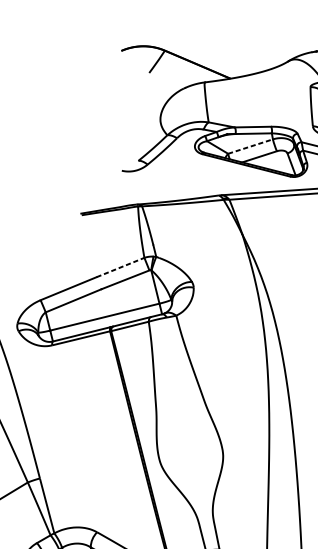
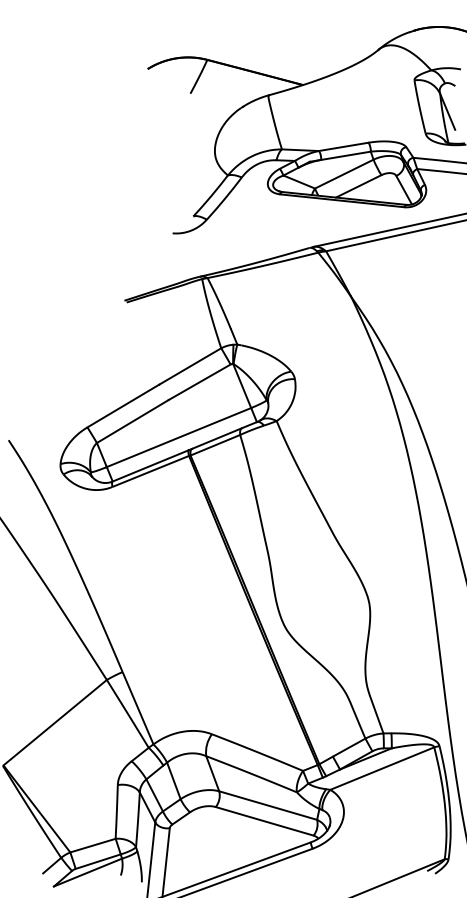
line: (250, 146) -> (344, 174), dashed -> solid
line: (120, 267) -> (190, 366), dashed -> solid

